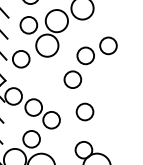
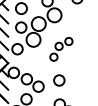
part: (90, 63) -> (61, 49), size x0.7

